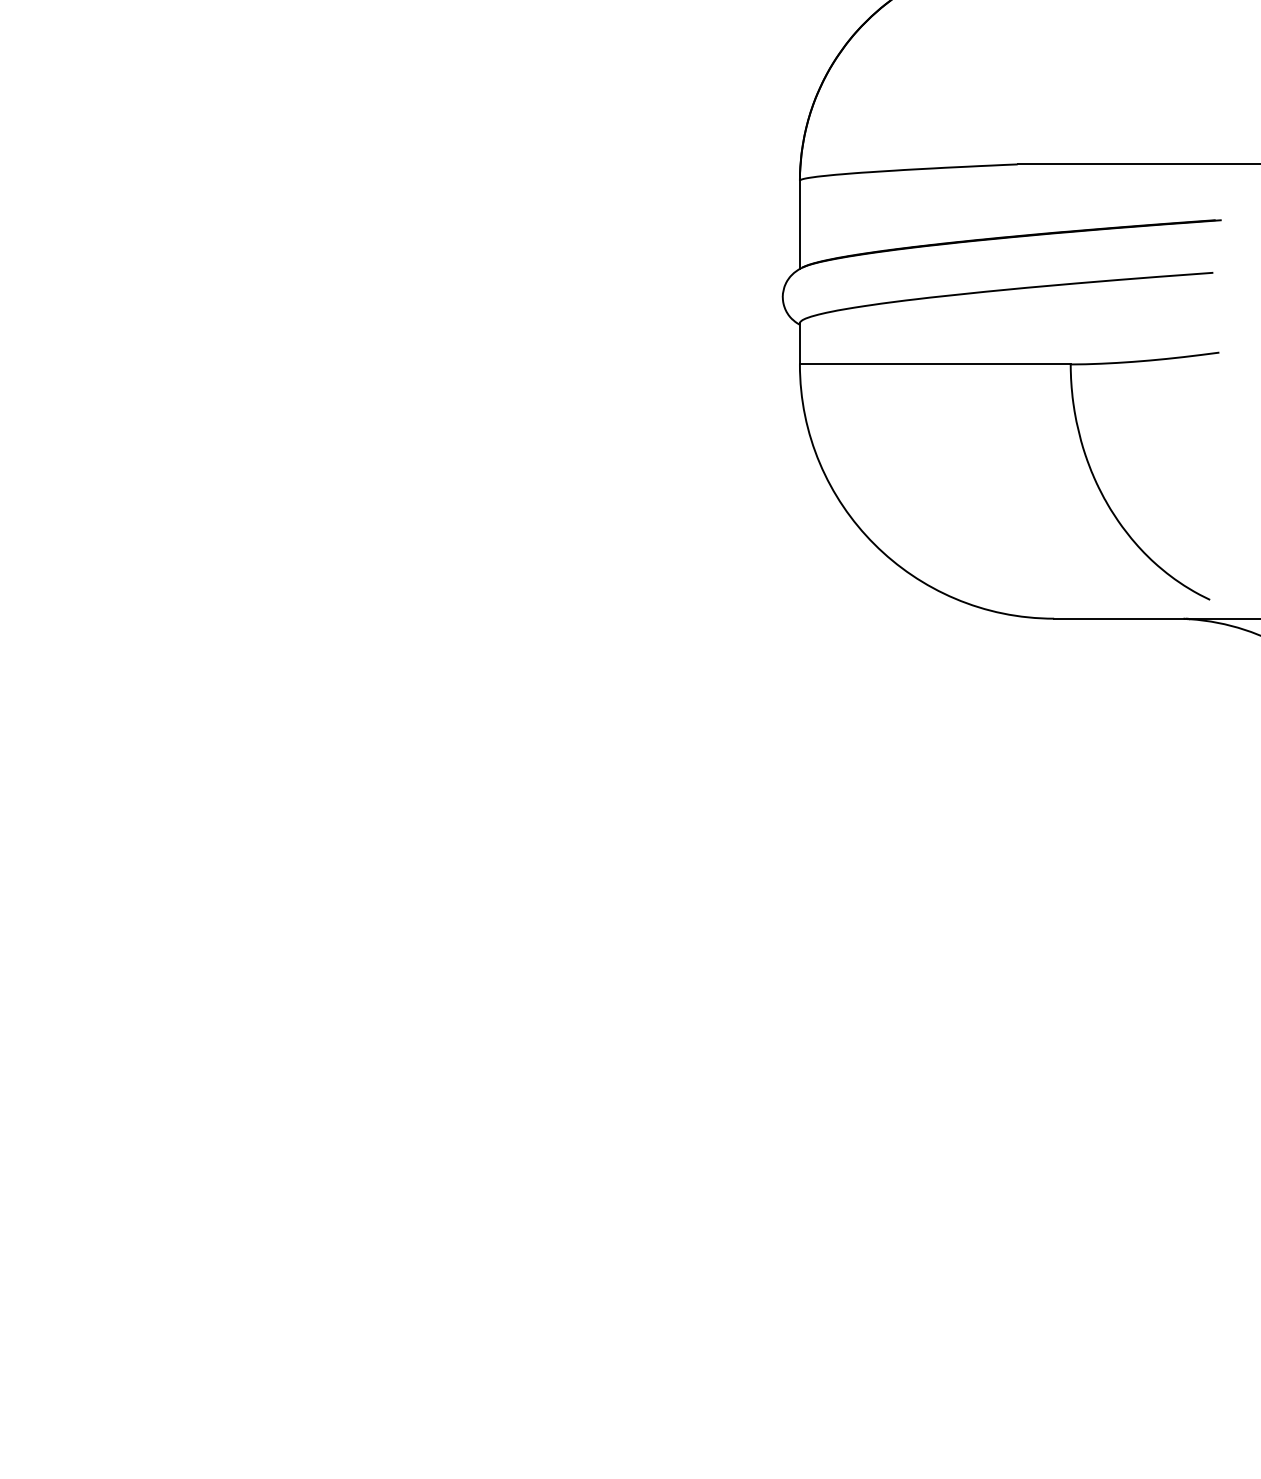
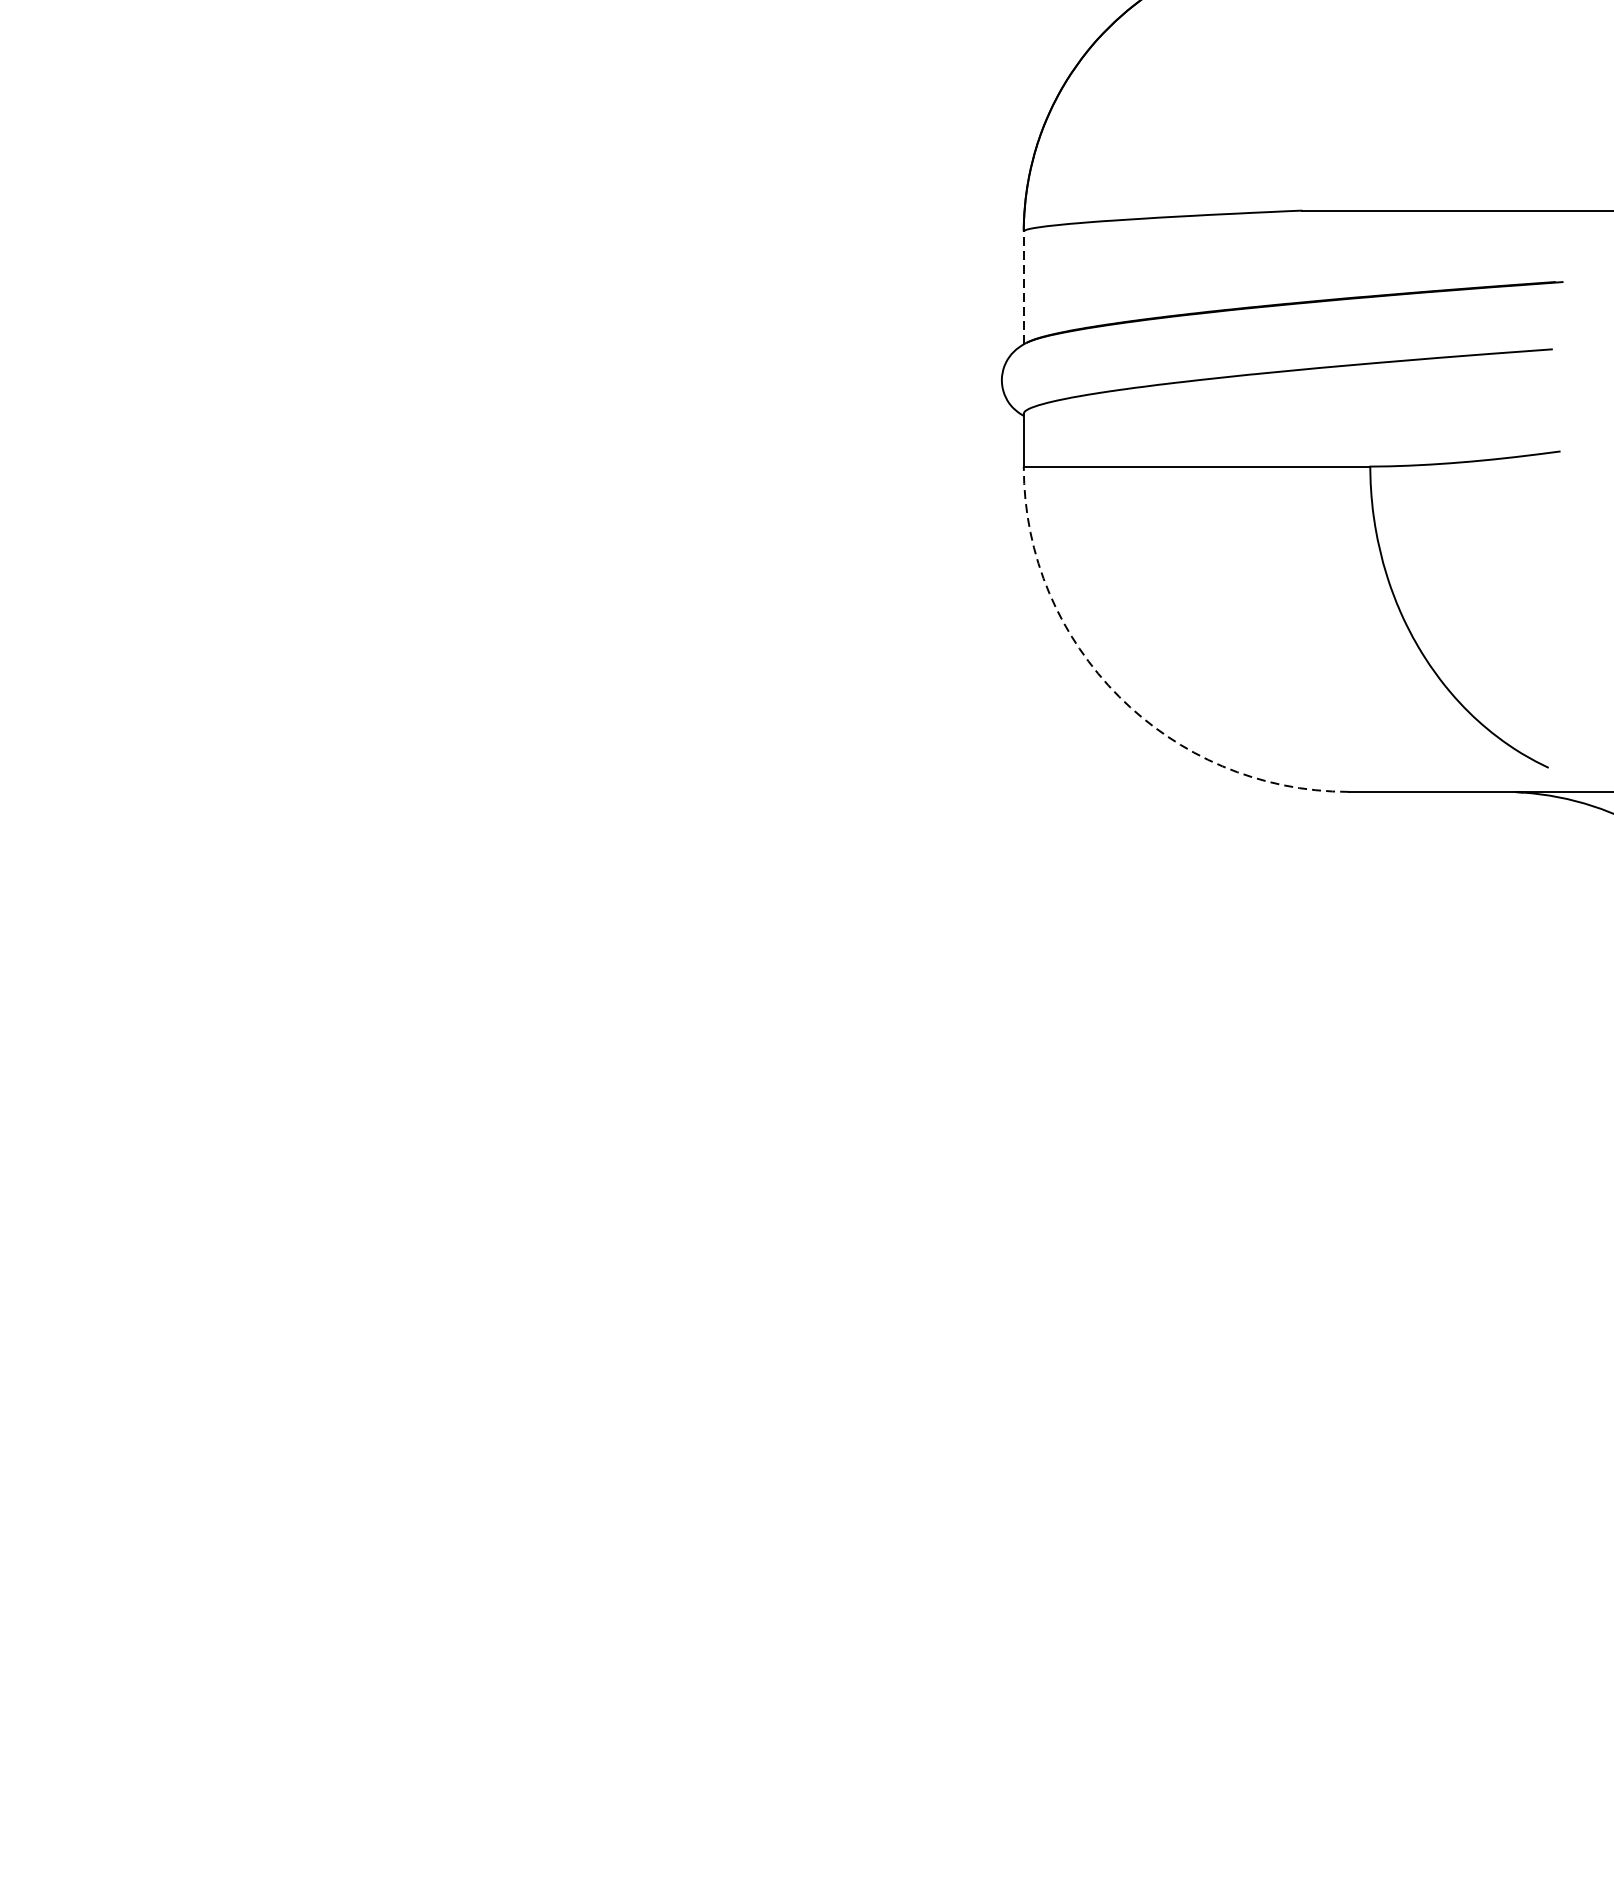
line: (799, 224) -> (1023, 287), solid -> dashed
arc: (874, 544) -> (1119, 696), solid -> dashed

